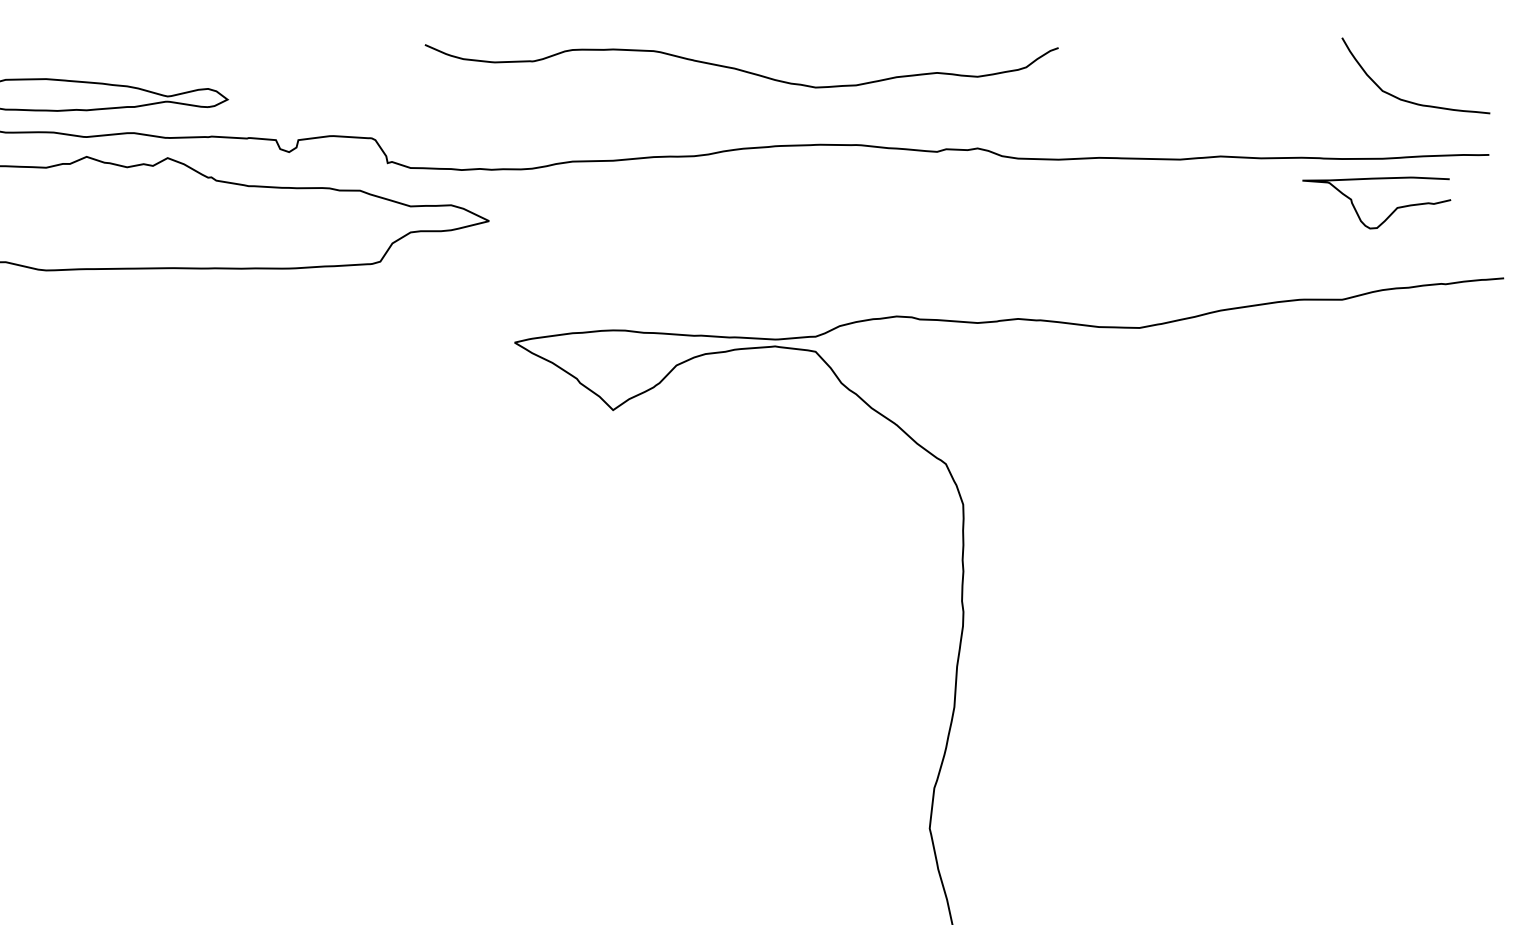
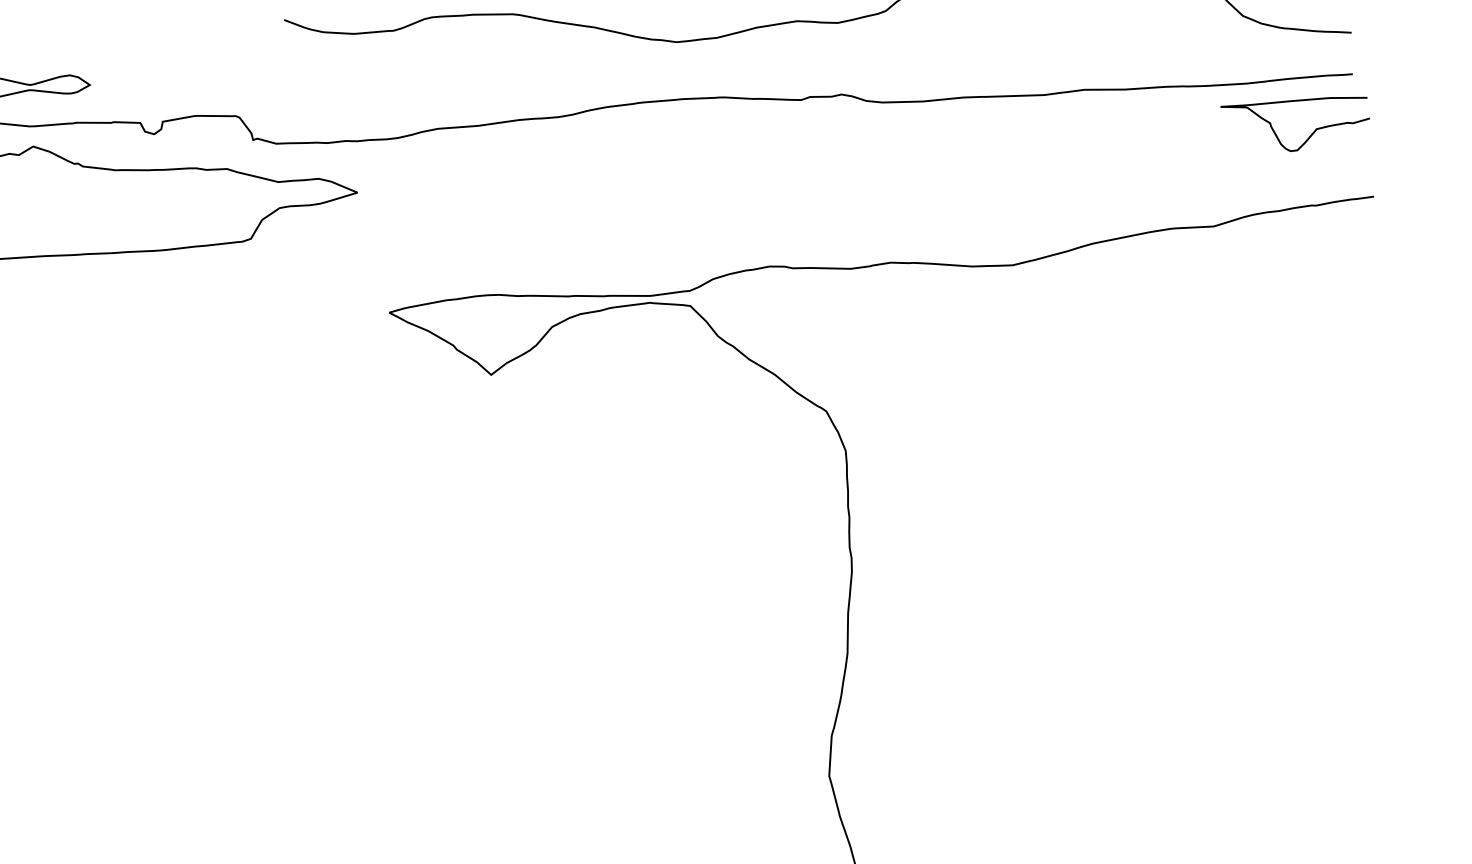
curve: (1389, 214) -> (1309, 136), moved

